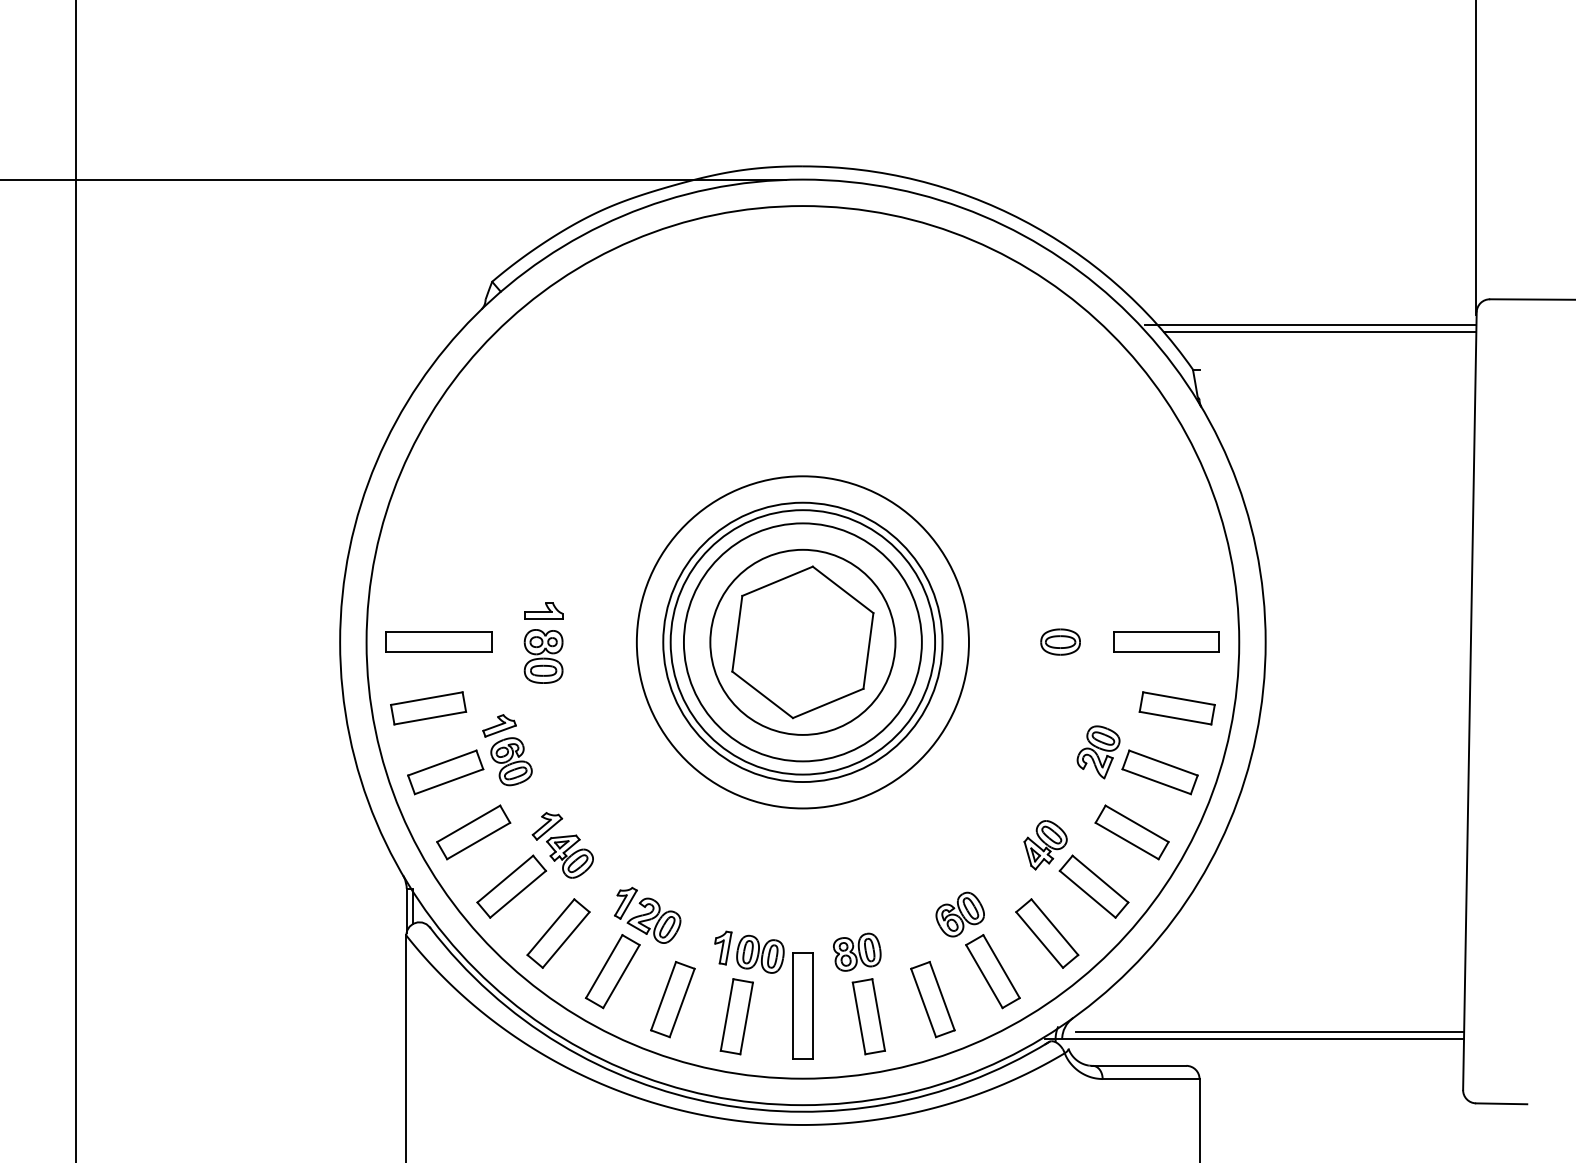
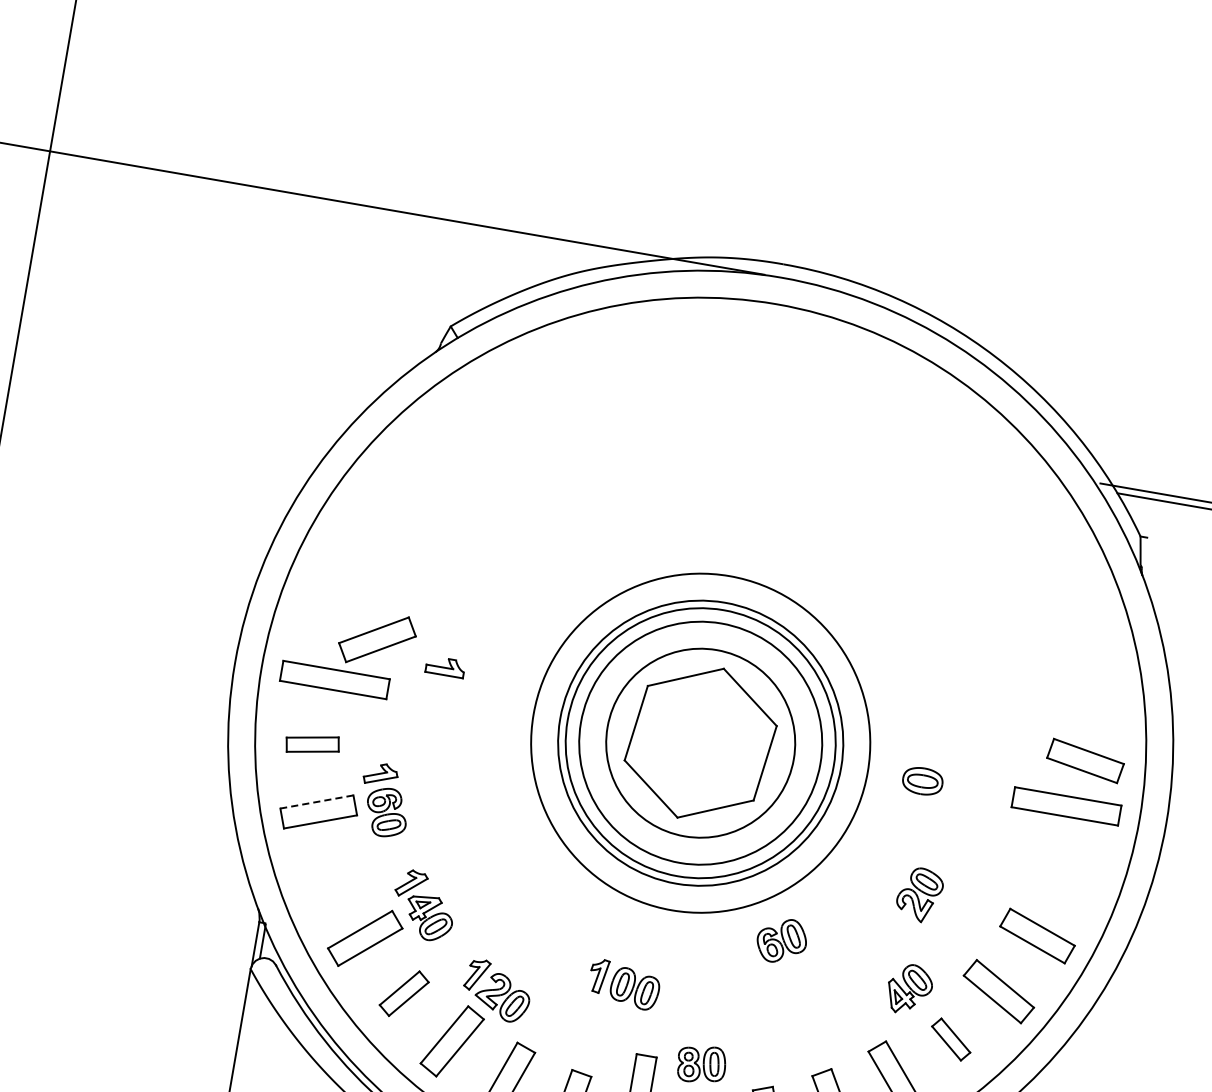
part: (1060, 641) -> (922, 780), moved
part: (543, 656) -> (437, 712), removed
part: (428, 708) -> (312, 744), size x0.7
part: (1176, 708) -> (1084, 760), moved
part: (1098, 752) -> (919, 895), moved
line: (441, 763) -> (316, 802), solid -> dashed
part: (473, 832) -> (377, 639), moved
part: (1093, 886) -> (950, 1039), size x0.6
part: (959, 914) -> (781, 940), moved
part: (558, 933) -> (404, 993), size x0.7
part: (749, 951) -> (624, 984), moved

